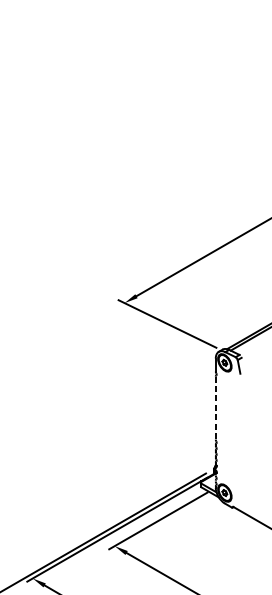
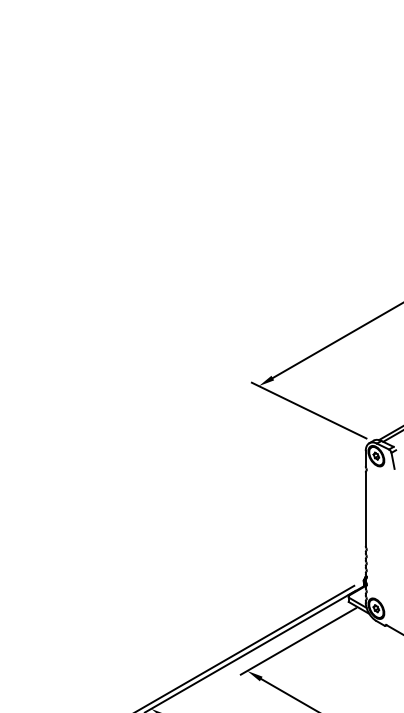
line: (215, 408) -> (365, 509), dashed -> solid

